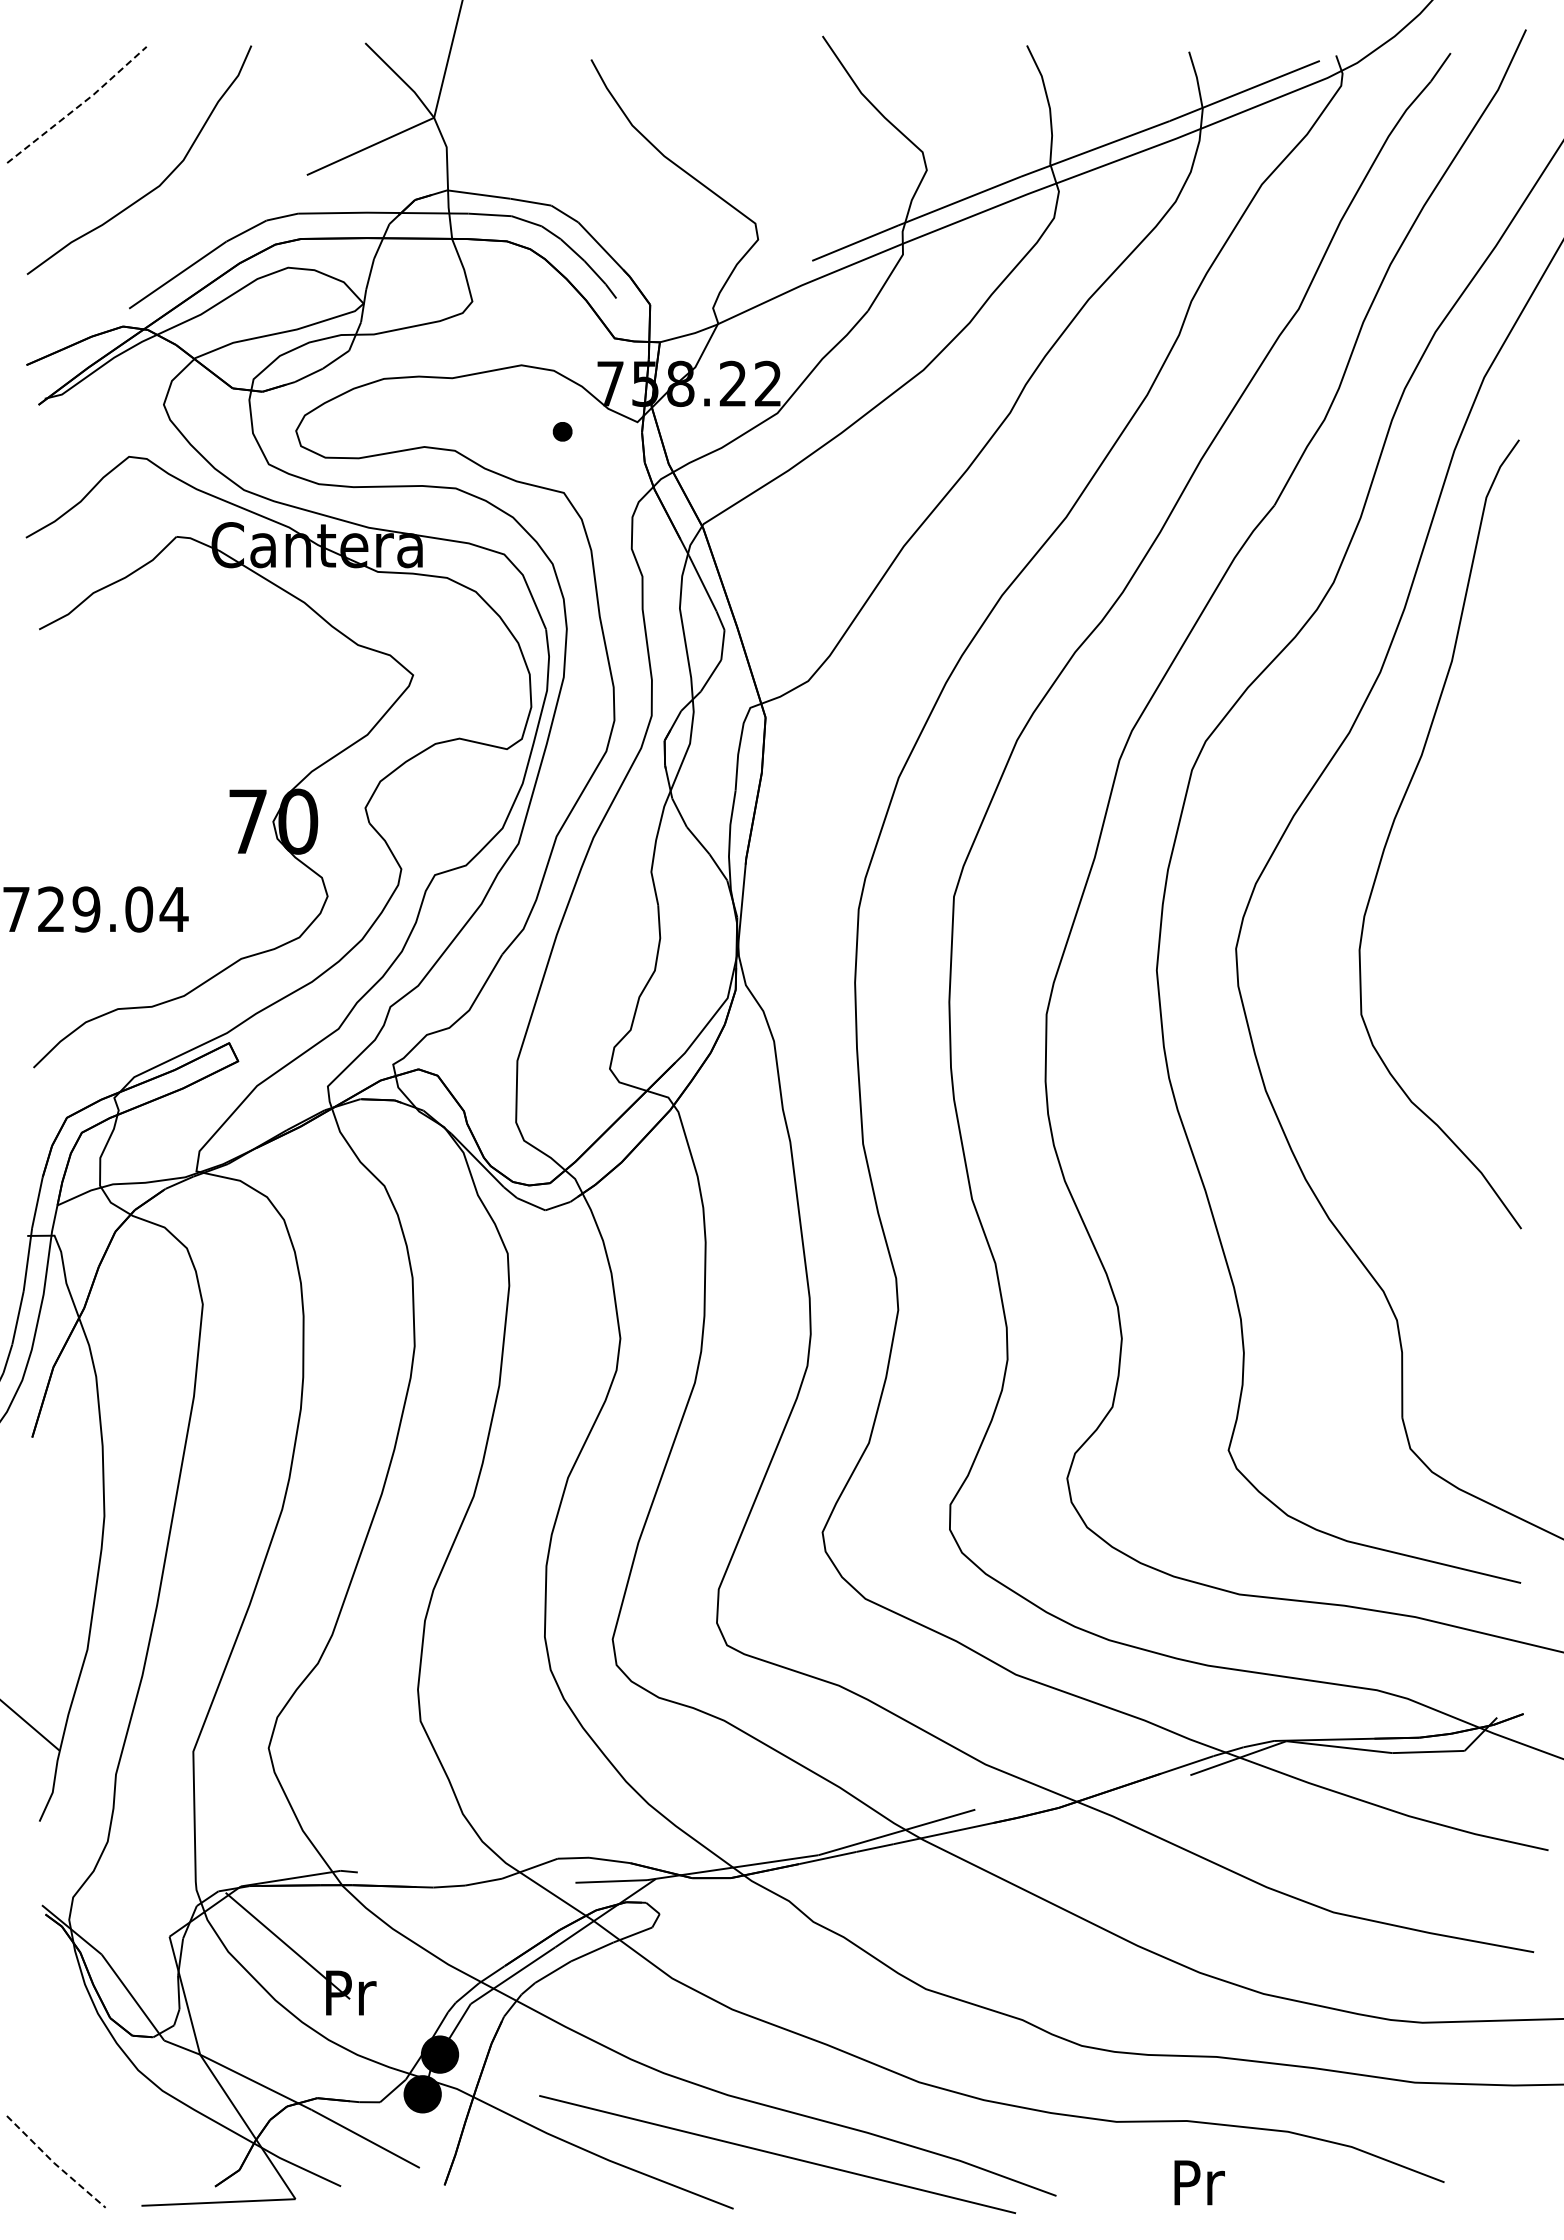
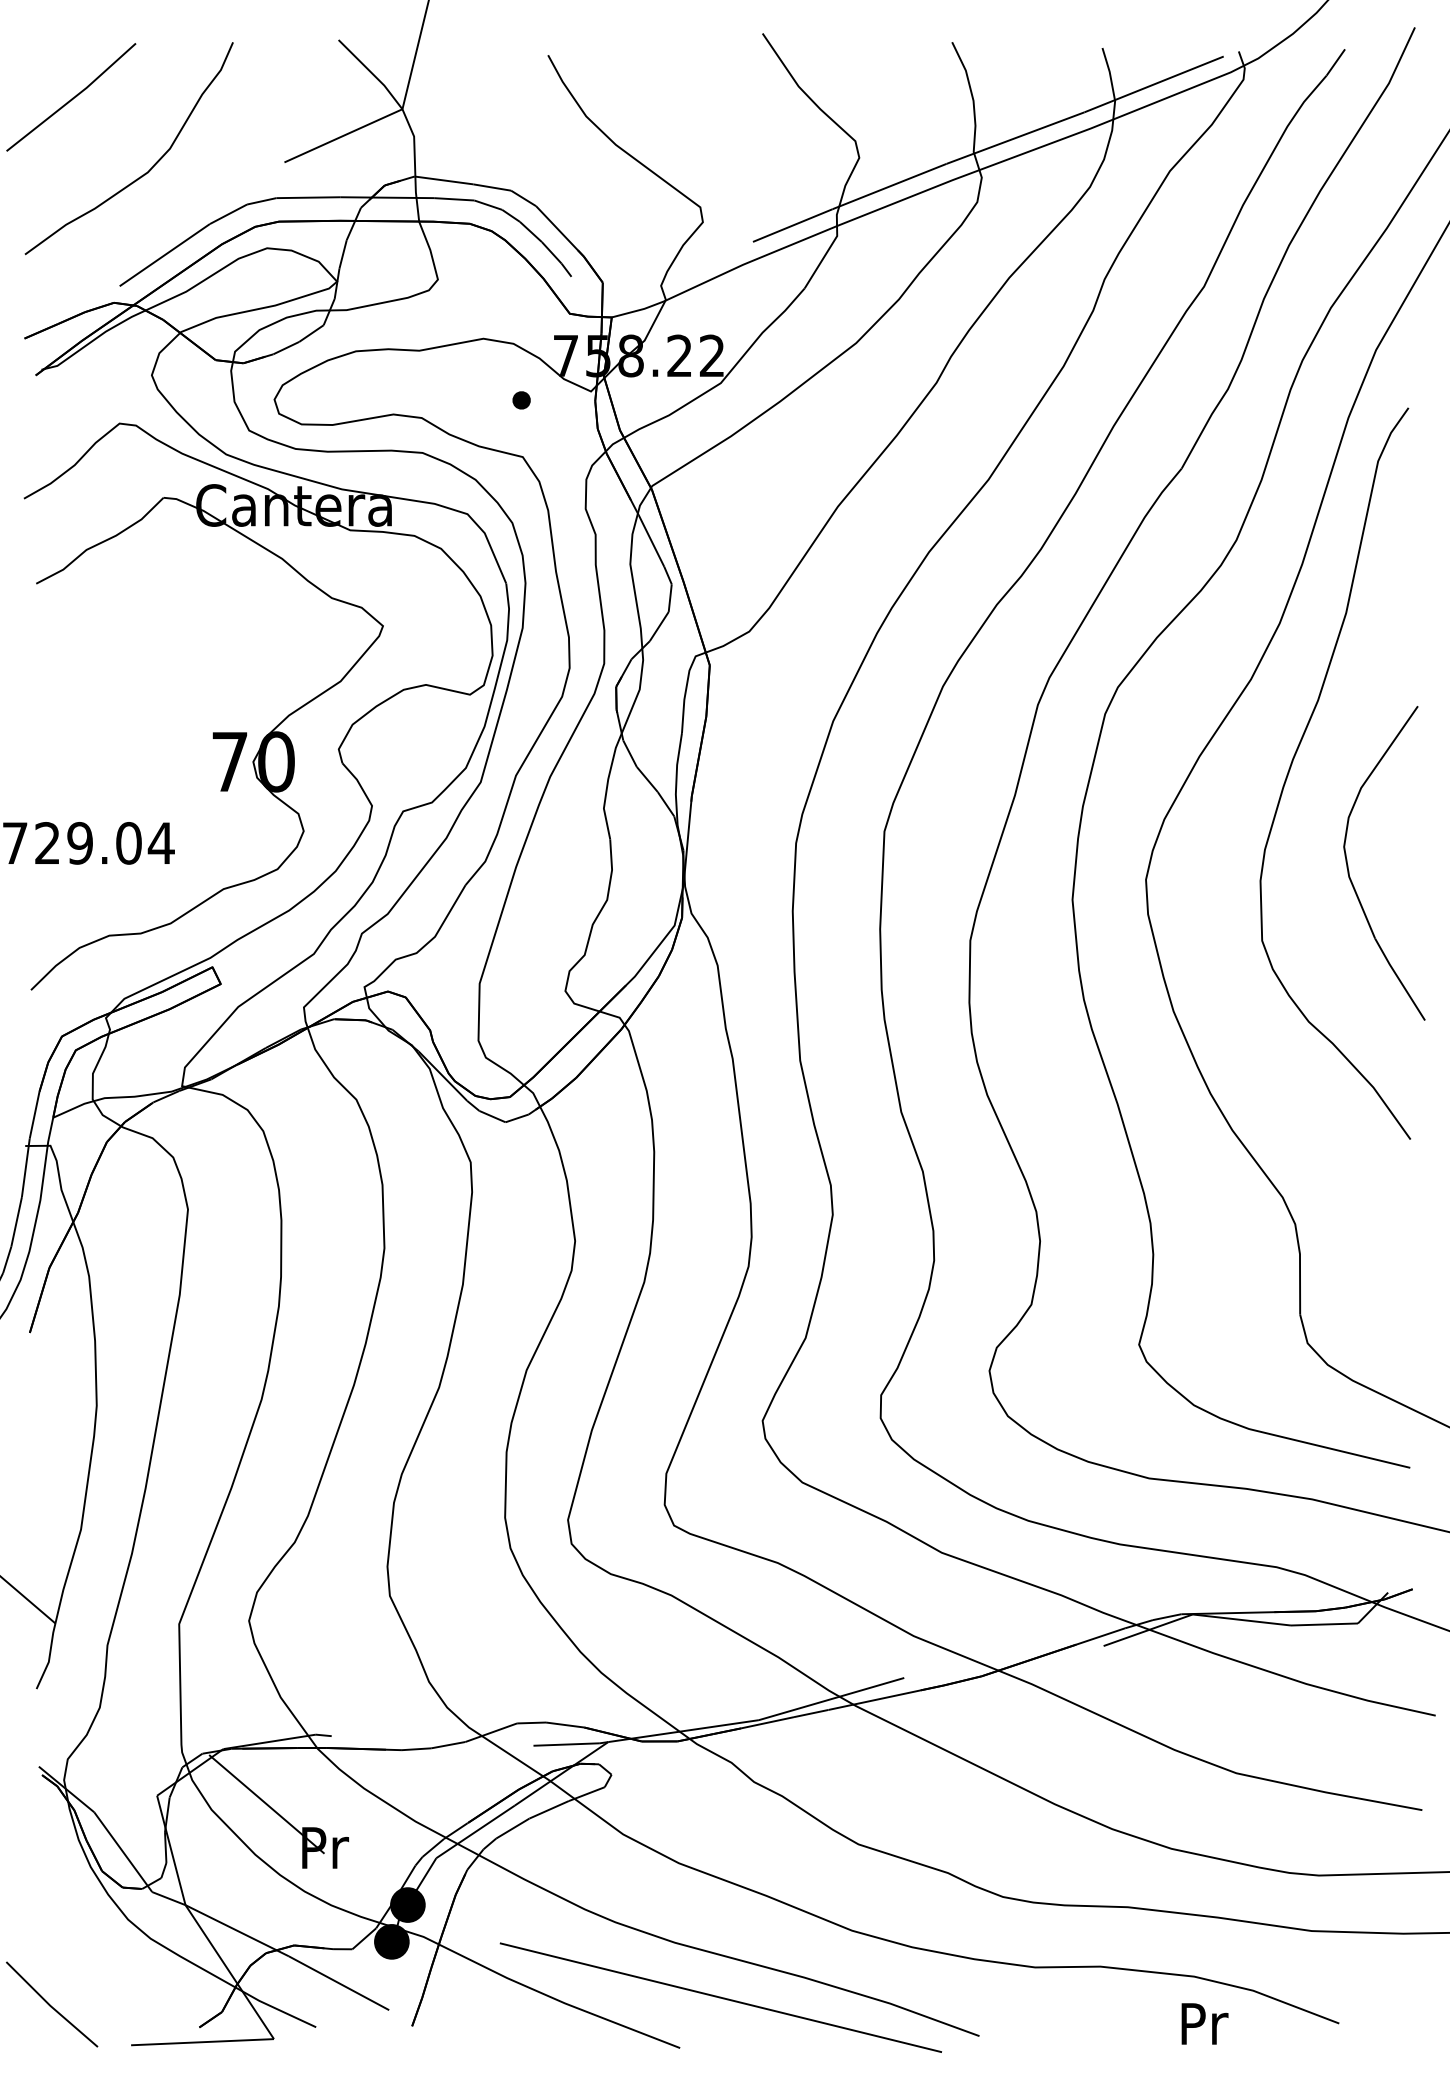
line: (78, 106) -> (72, 98), dashed -> solid
part: (1455, 939) -> (1349, 871), added
line: (54, 2163) -> (50, 2006), dashed -> solid
text: (1199, 2182) -> (1204, 2023), moved

